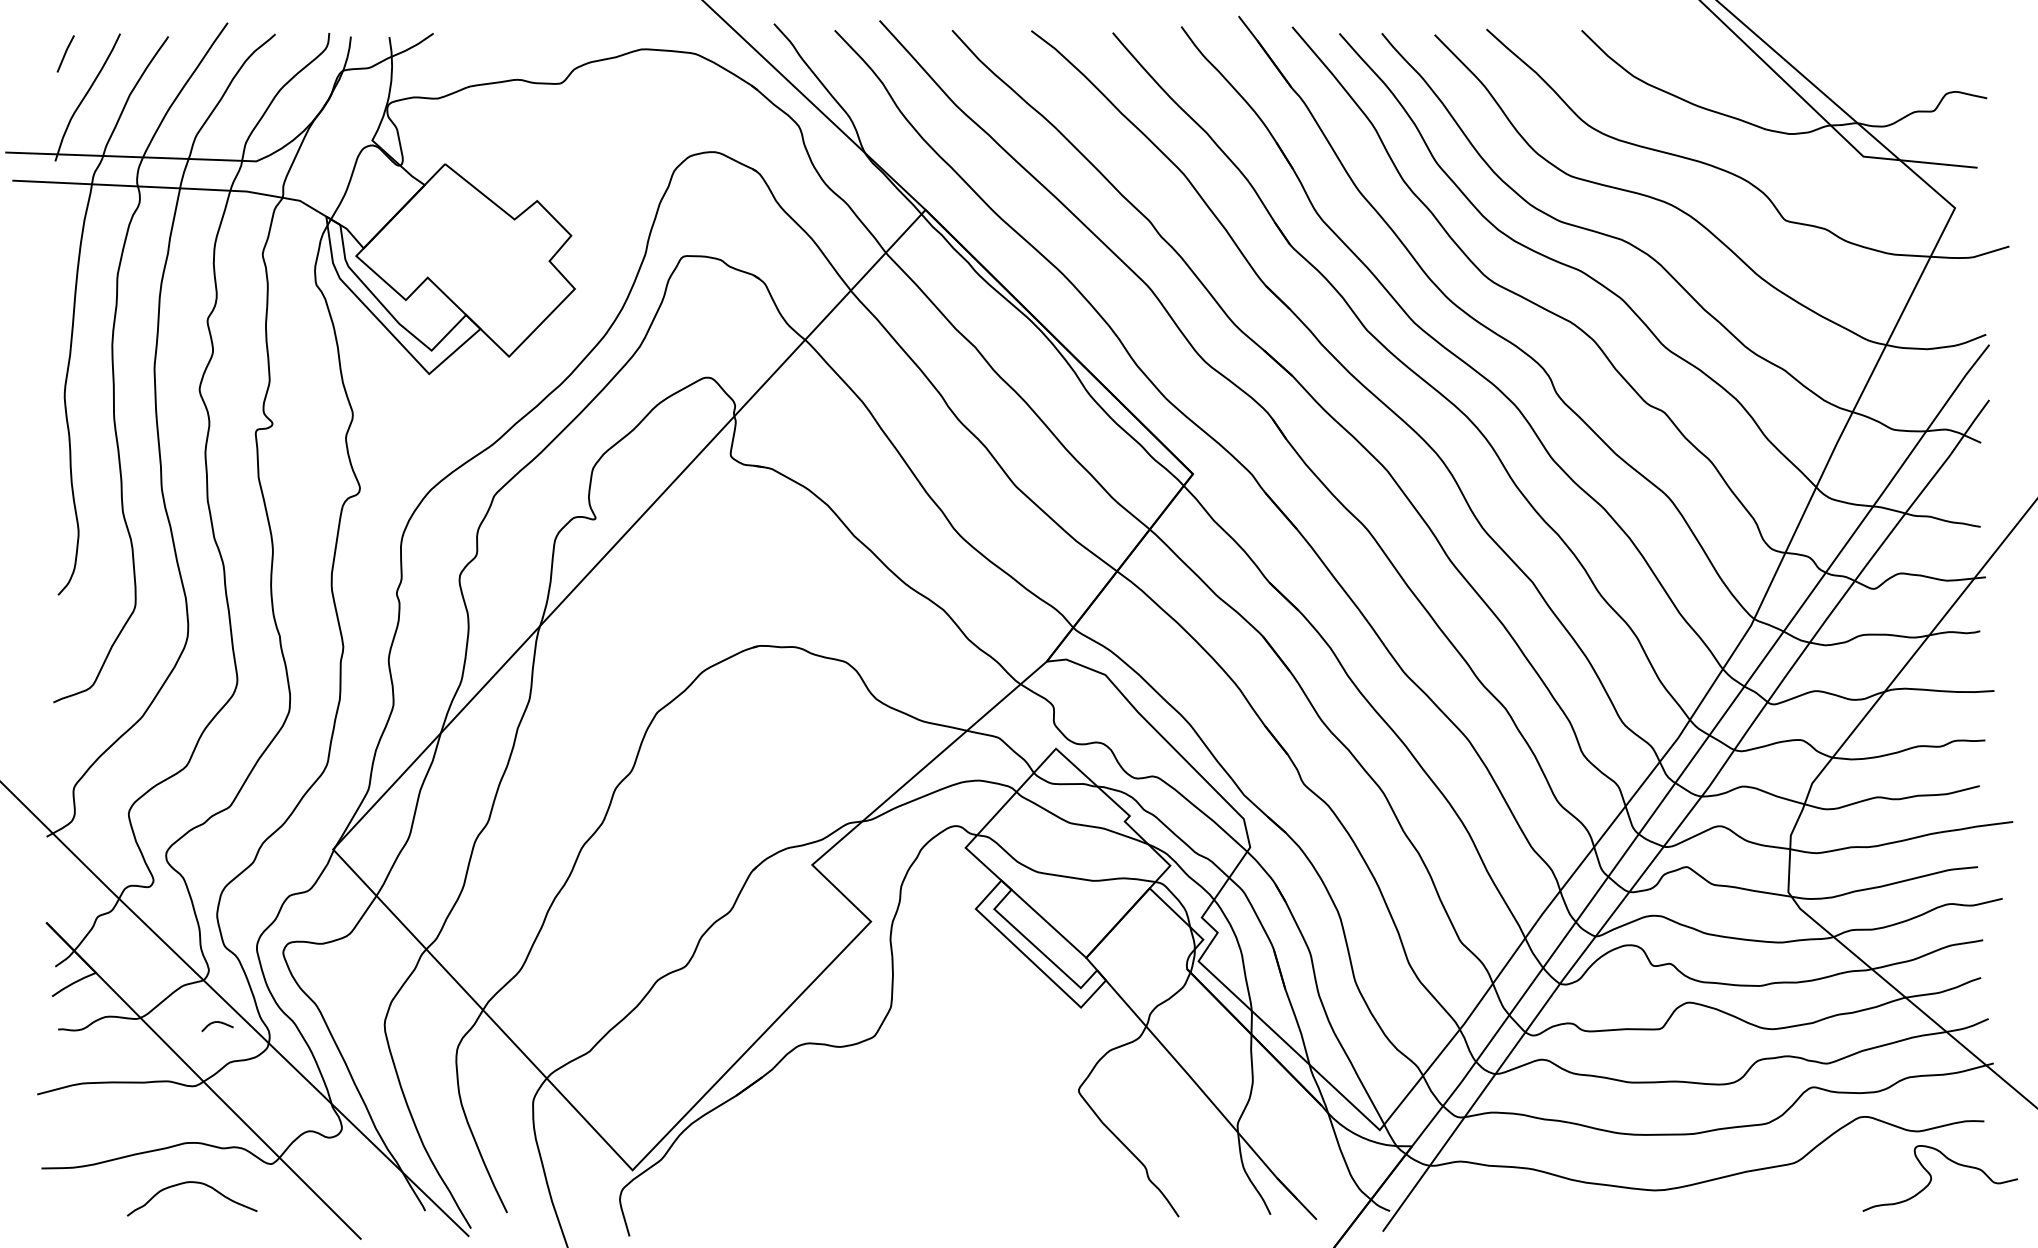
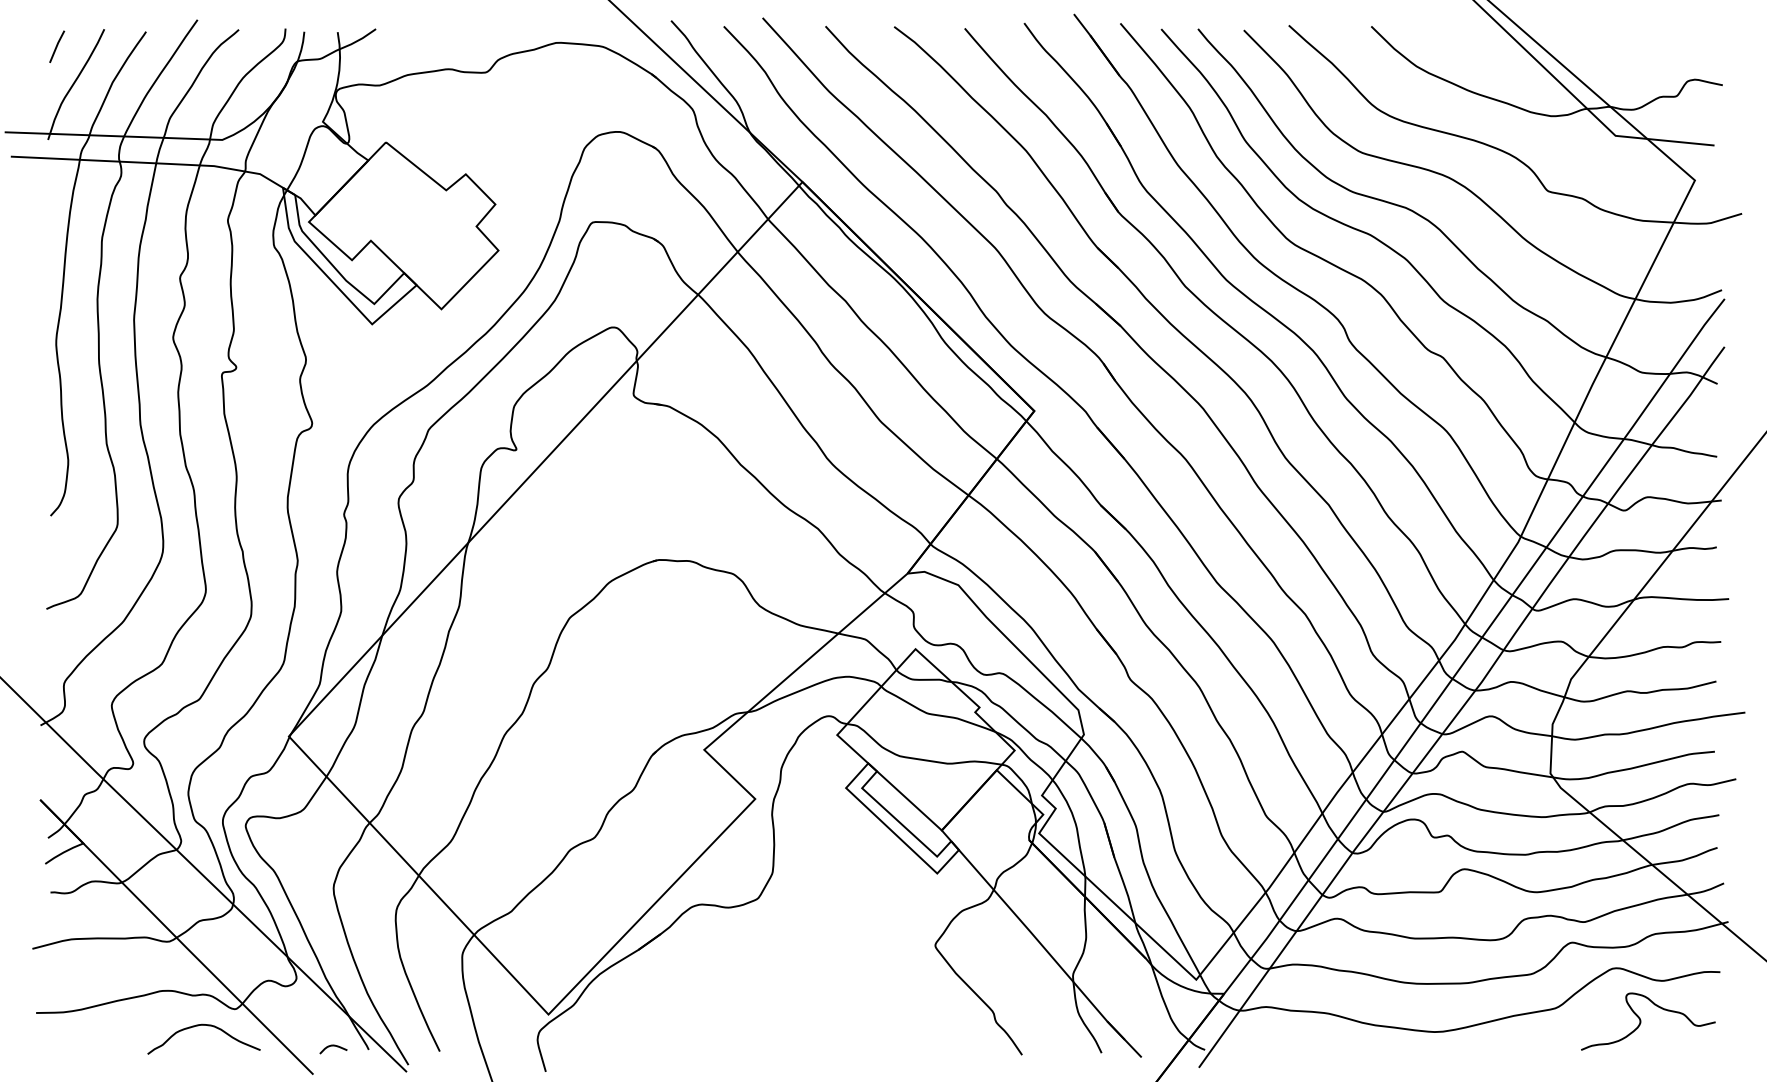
curve: (219, 1023) -> (335, 1046), moved
curve: (1932, 1178) -> (1641, 1021), moved
curve: (193, 1183) -> (205, 1026), moved

